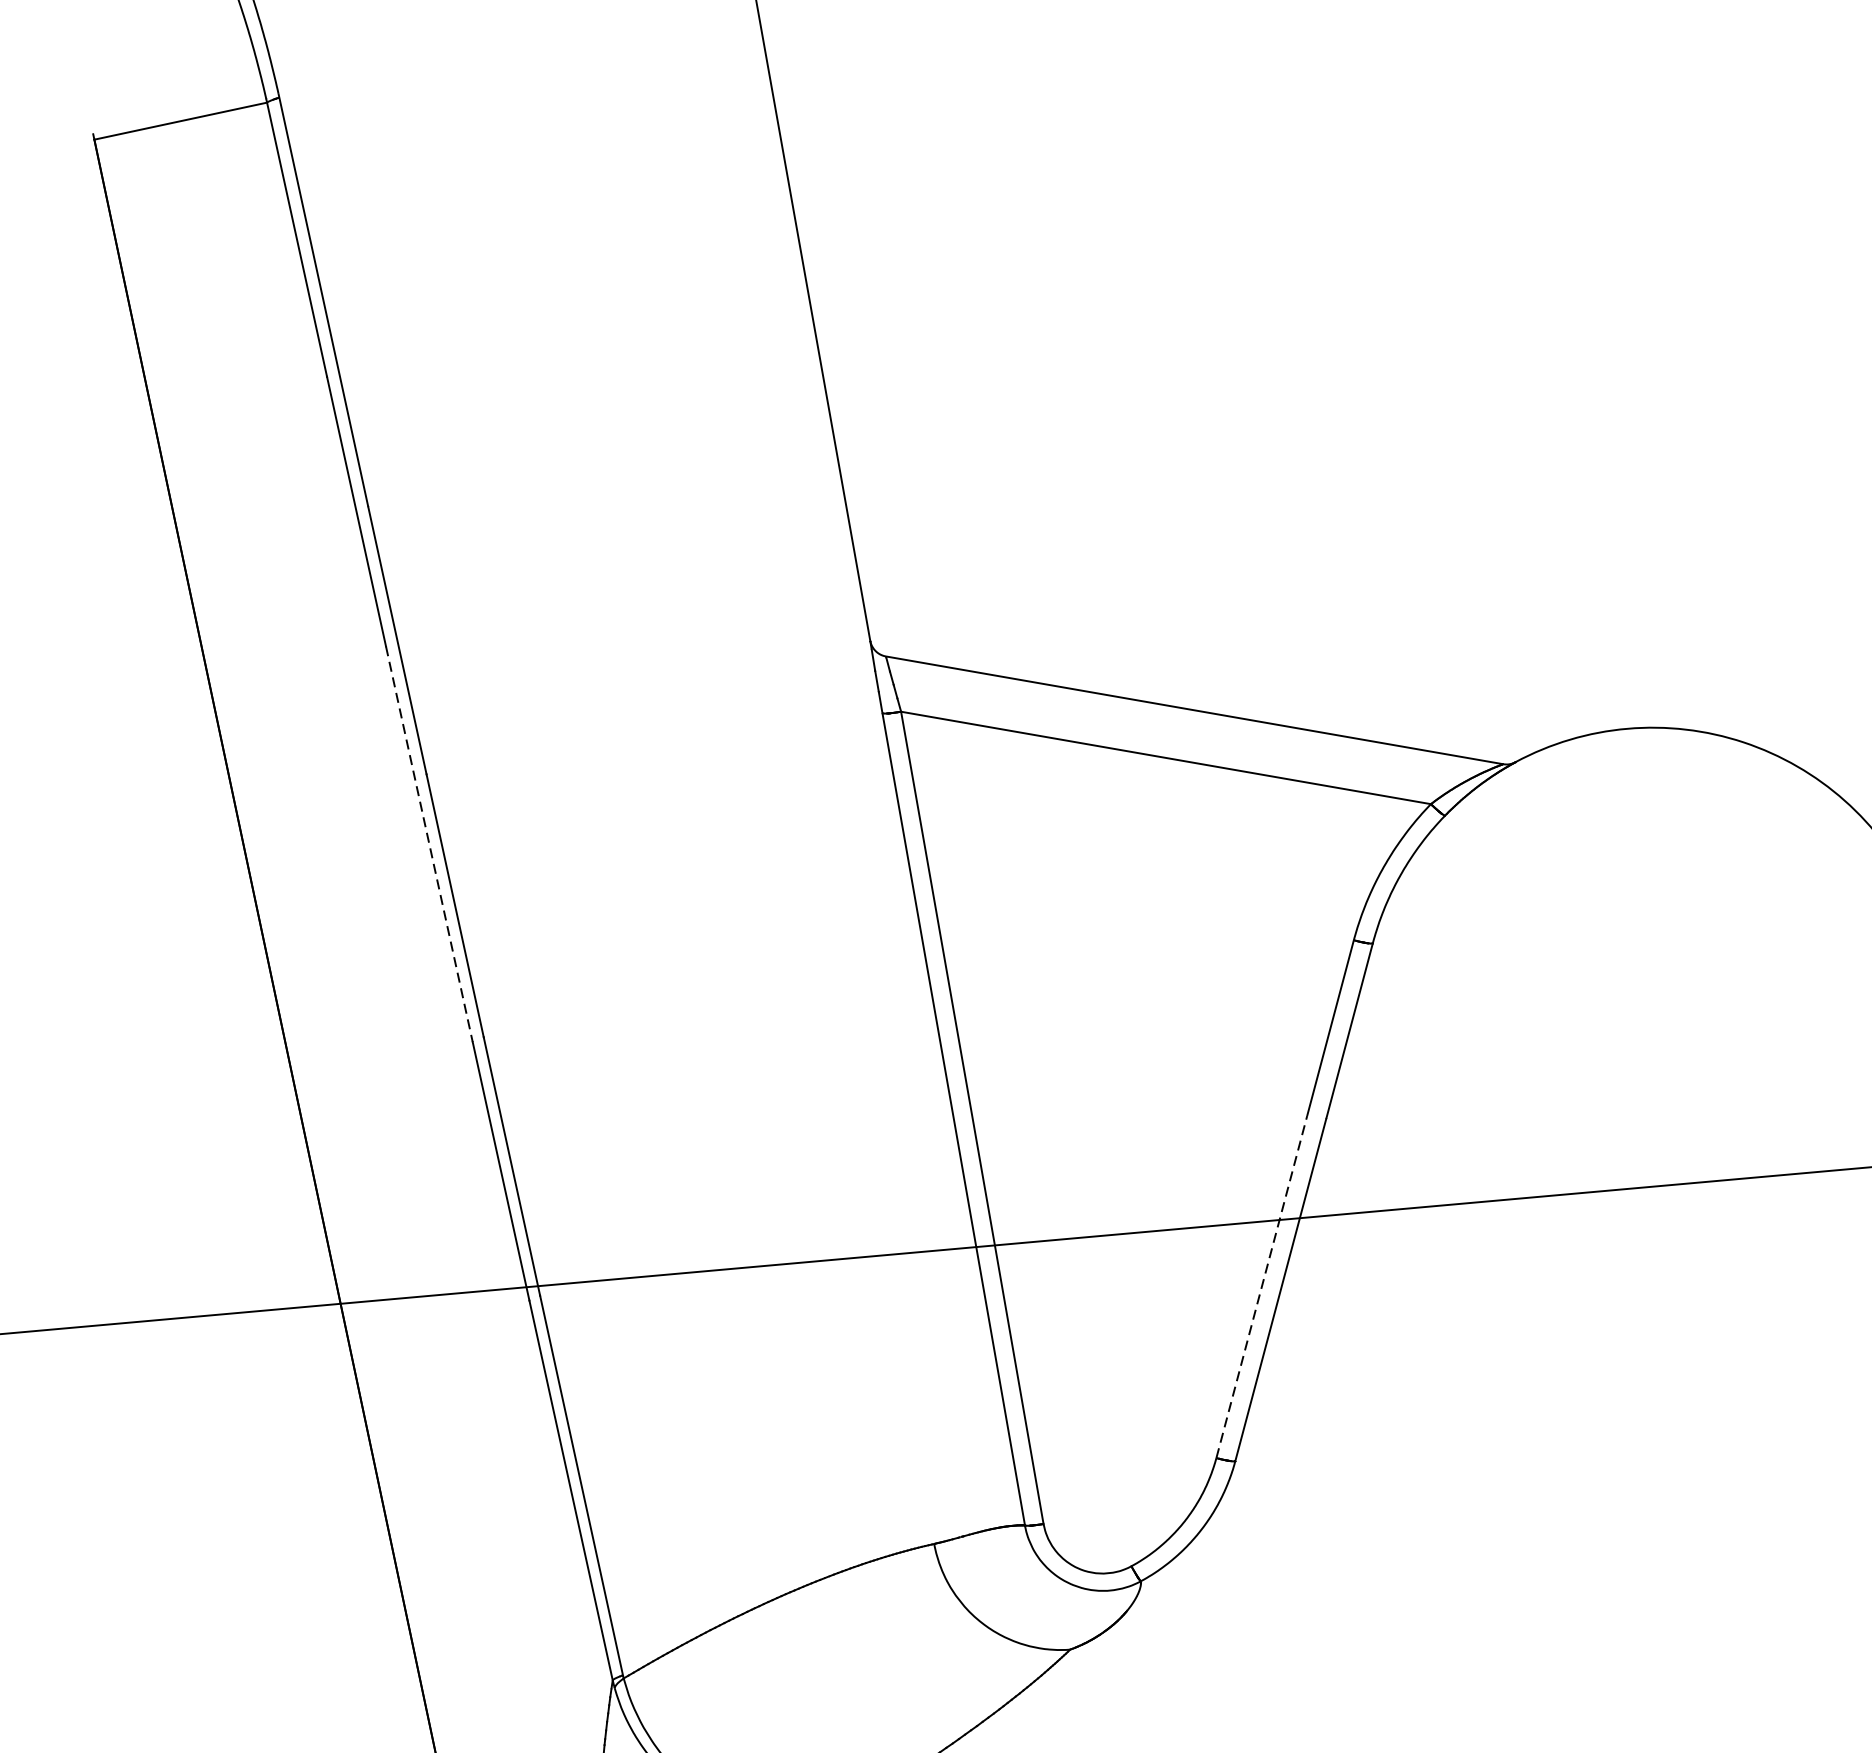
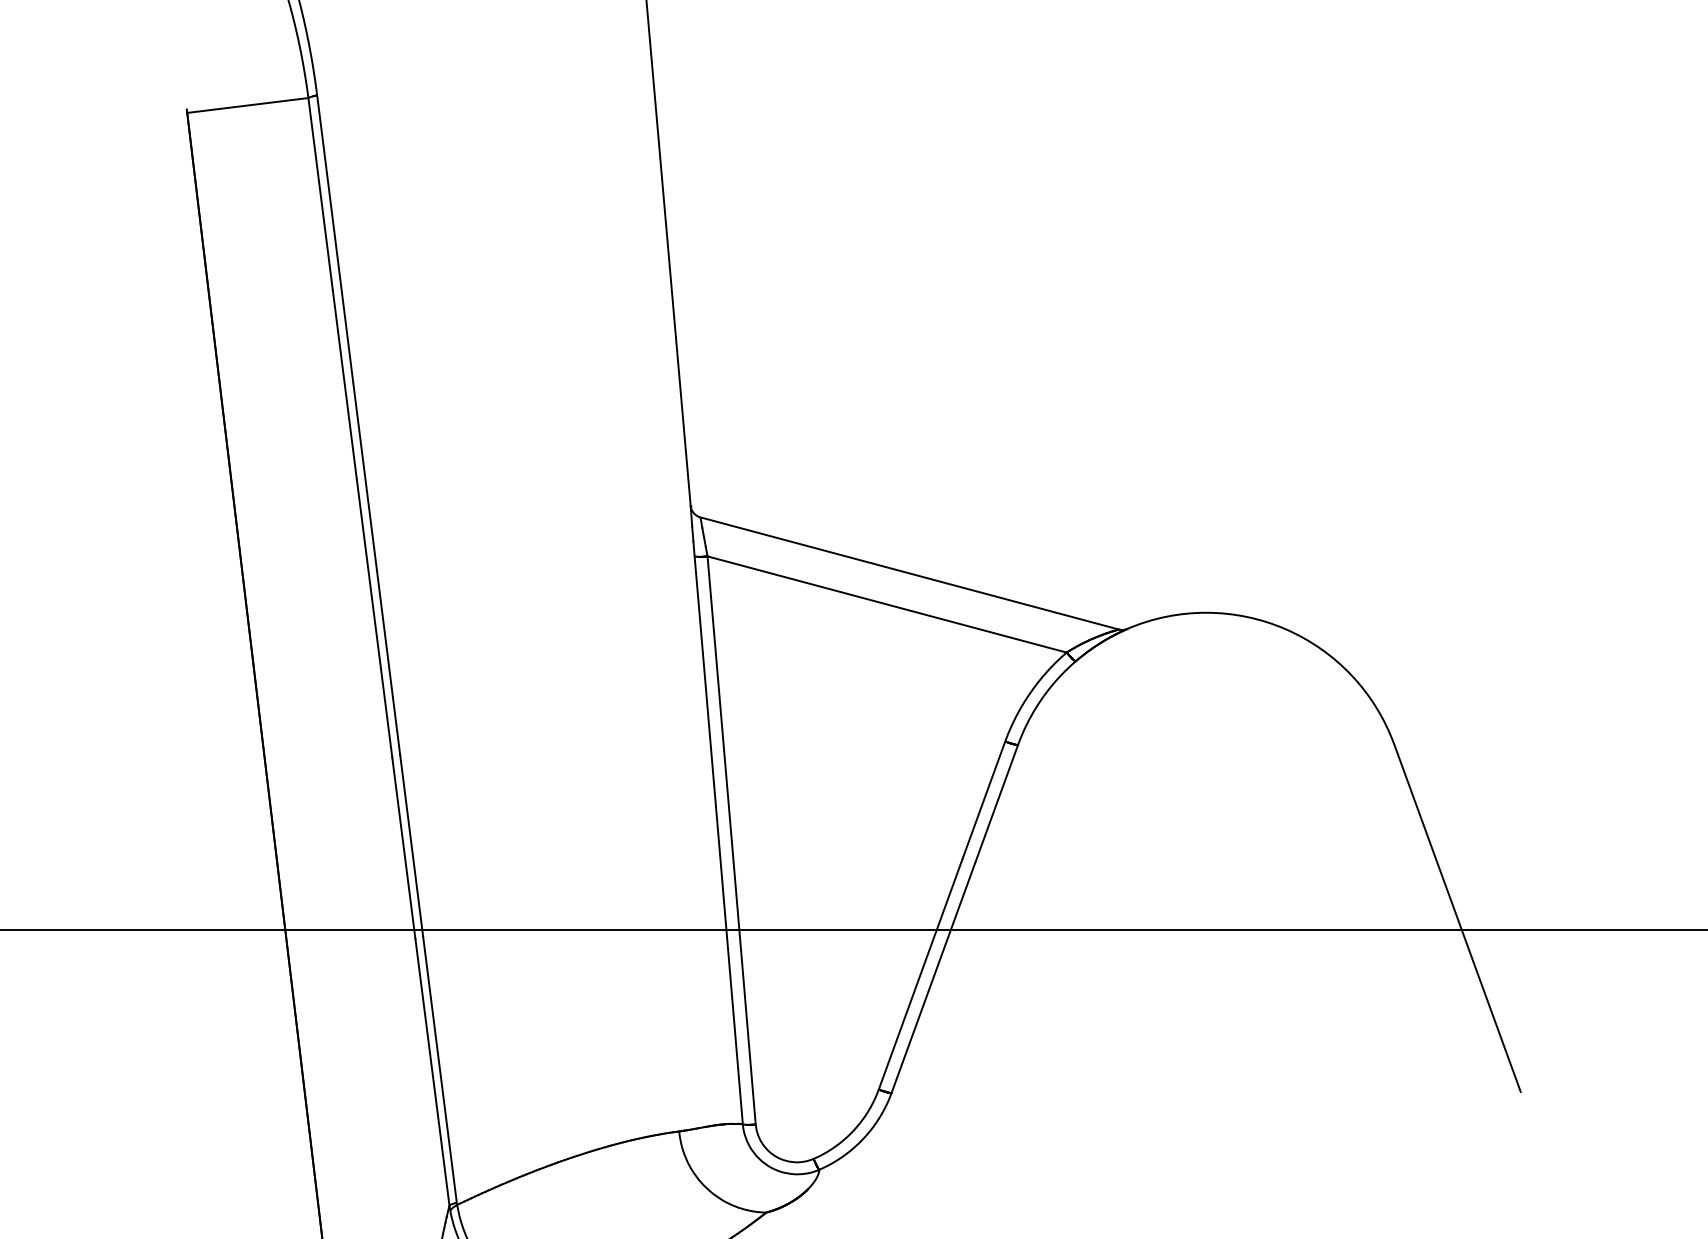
line: (429, 845) -> (374, 619), dashed -> solid
line: (1261, 1286) -> (920, 974), dashed -> solid

